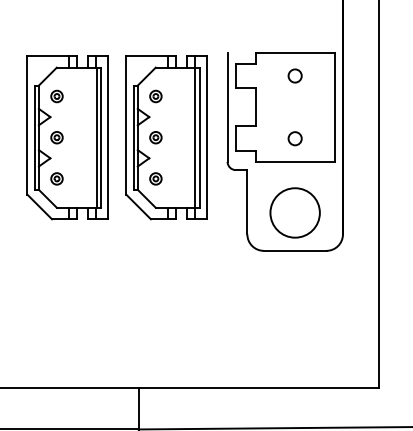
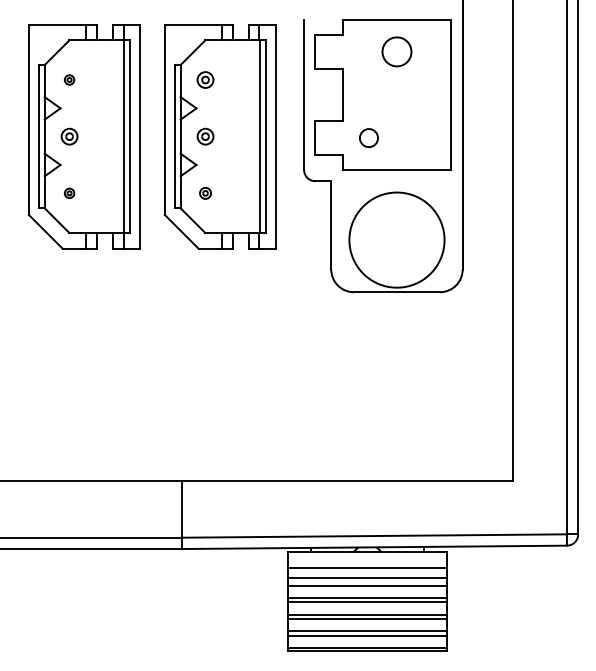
circle: (294, 75) -> (396, 51), size x1.6
part: (56, 96) -> (69, 79), size x0.6
circle: (294, 138) -> (368, 137), moved
part: (56, 179) -> (69, 193), size x0.6
part: (155, 179) -> (205, 193), size x0.7
circle: (294, 213) -> (396, 240), size x1.4

